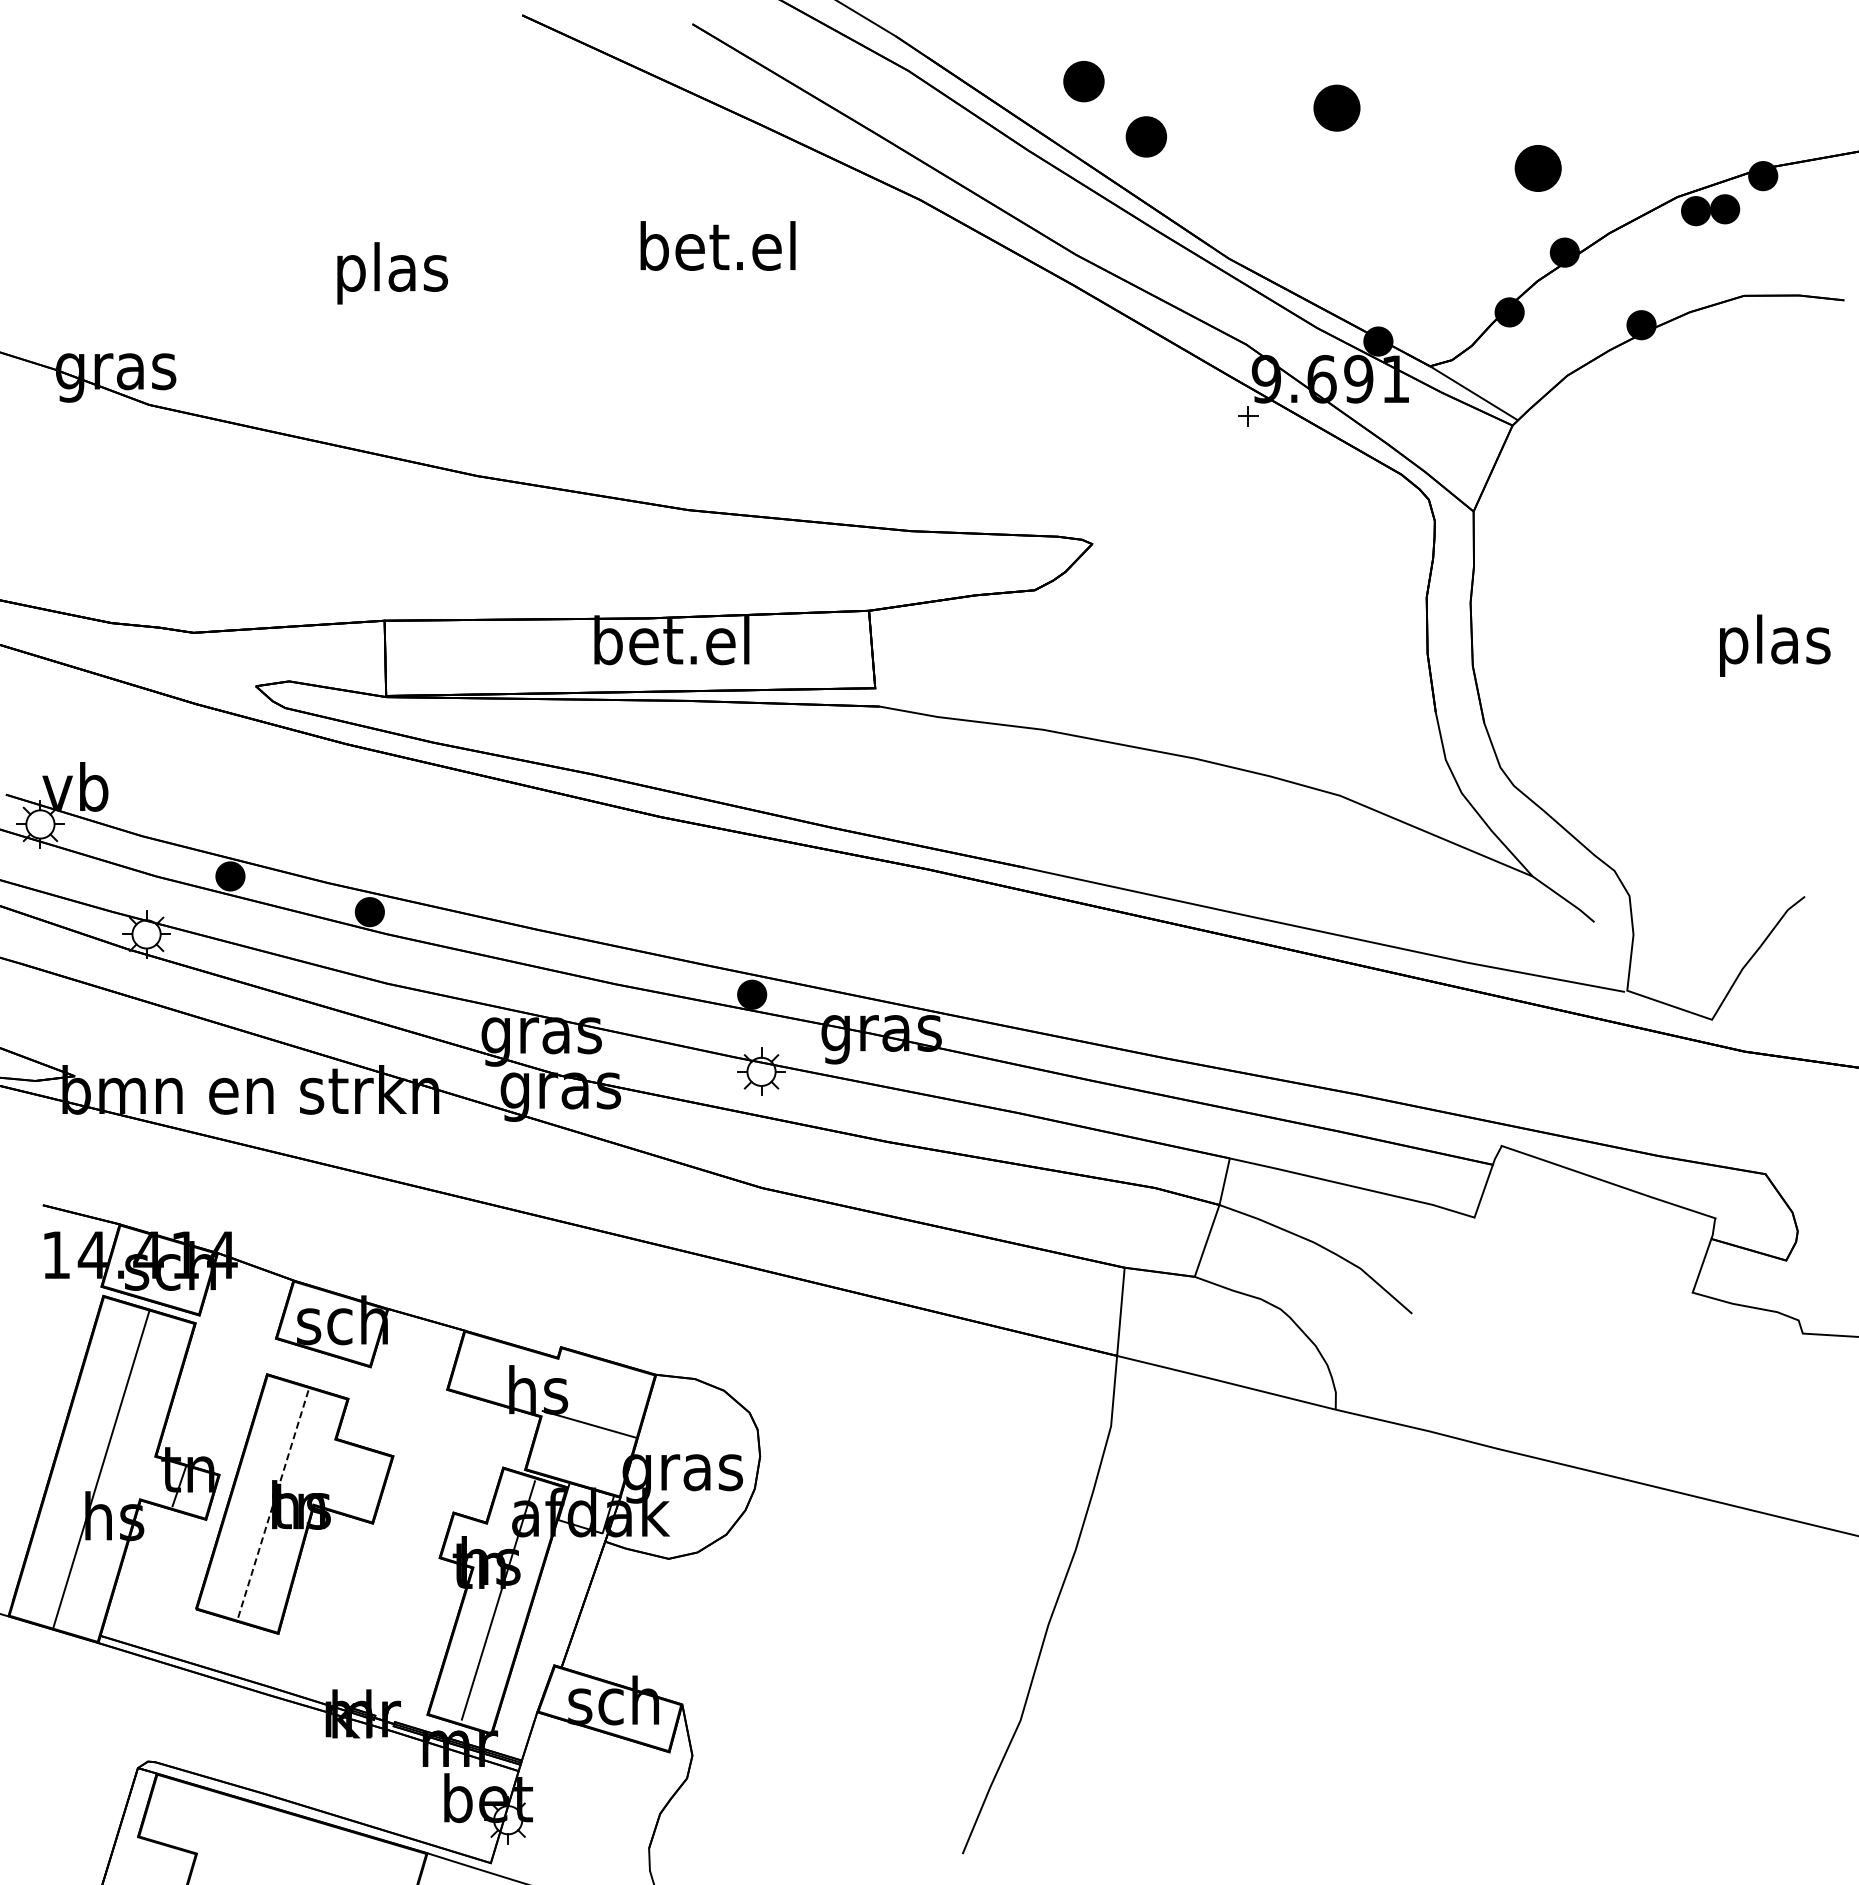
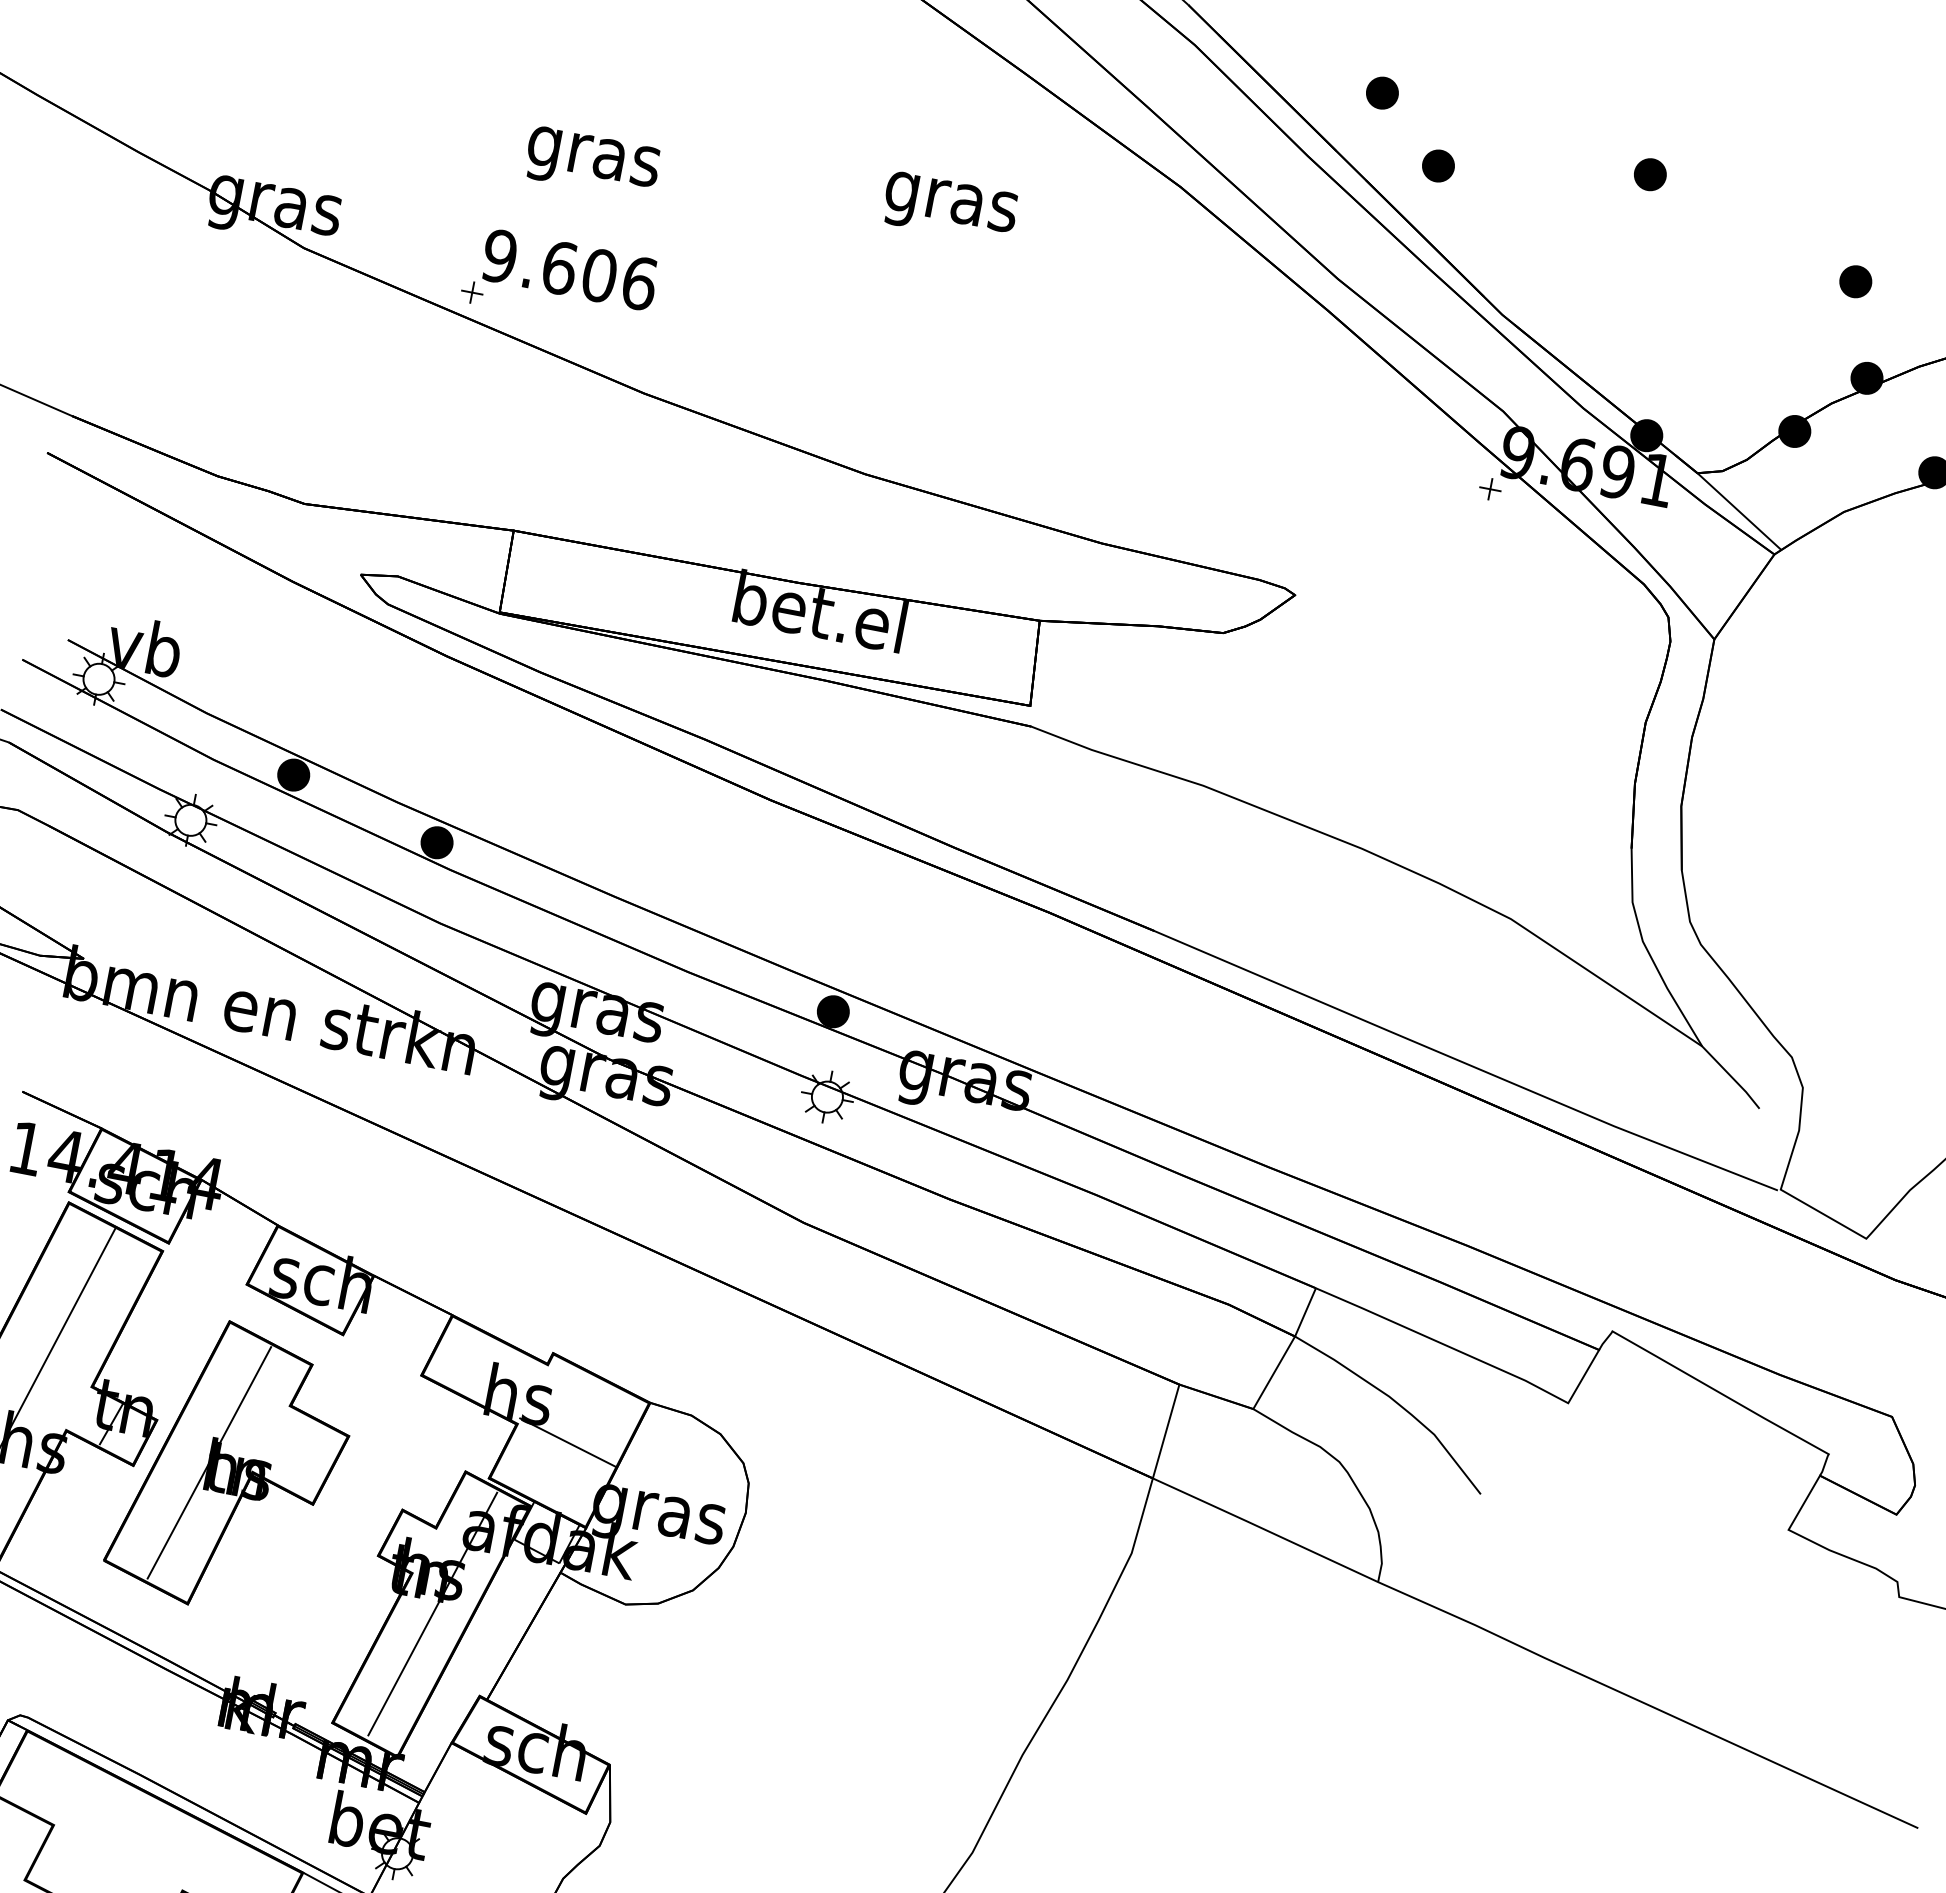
part: (1083, 81) -> (1381, 92), size x0.71
part: (1336, 108) -> (1649, 174), size x0.62
part: (1146, 136) -> (1438, 165), size x0.71
part: (1538, 168) -> (1855, 281), size x0.62
text: (717, 252) -> (950, 201), bet.el -> gras
text: (391, 273) -> (593, 156), plas -> gras
part: (382, 389) -> (559, 280), added
line: (273, 1503) -> (209, 1462), dashed -> solid

